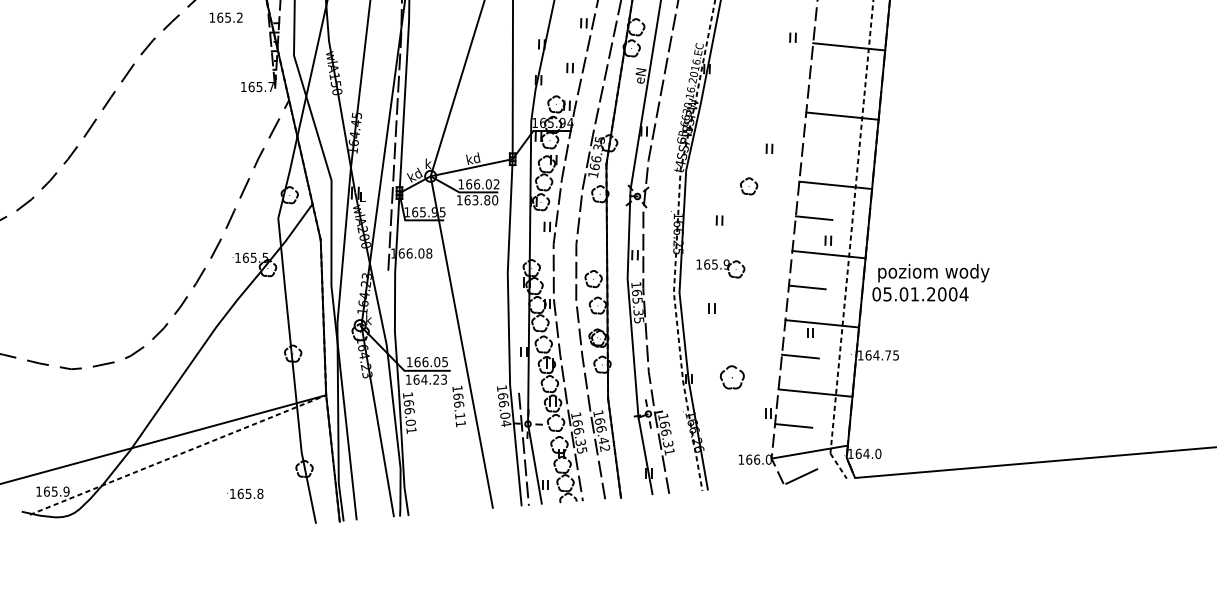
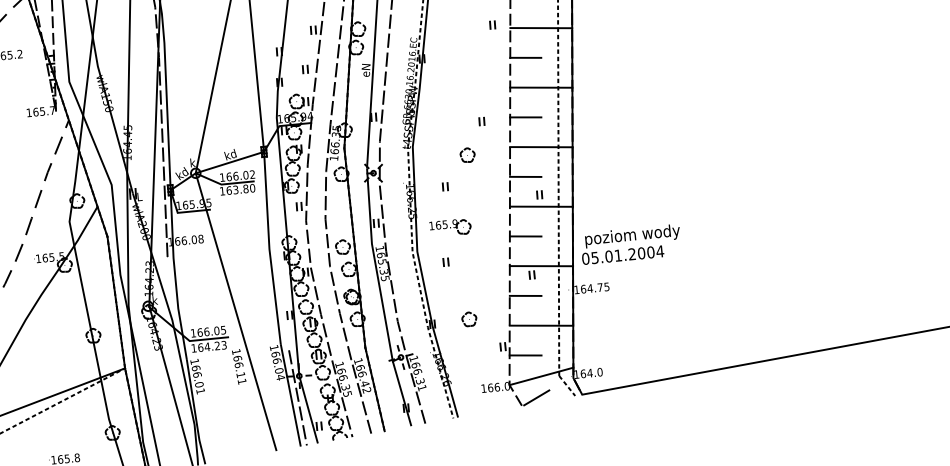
line: (827, 79) -> (525, 57), added
line: (820, 148) -> (525, 117), added
text: (930, 282) -> (630, 244), moved
part: (732, 377) -> (469, 319), size x0.71

